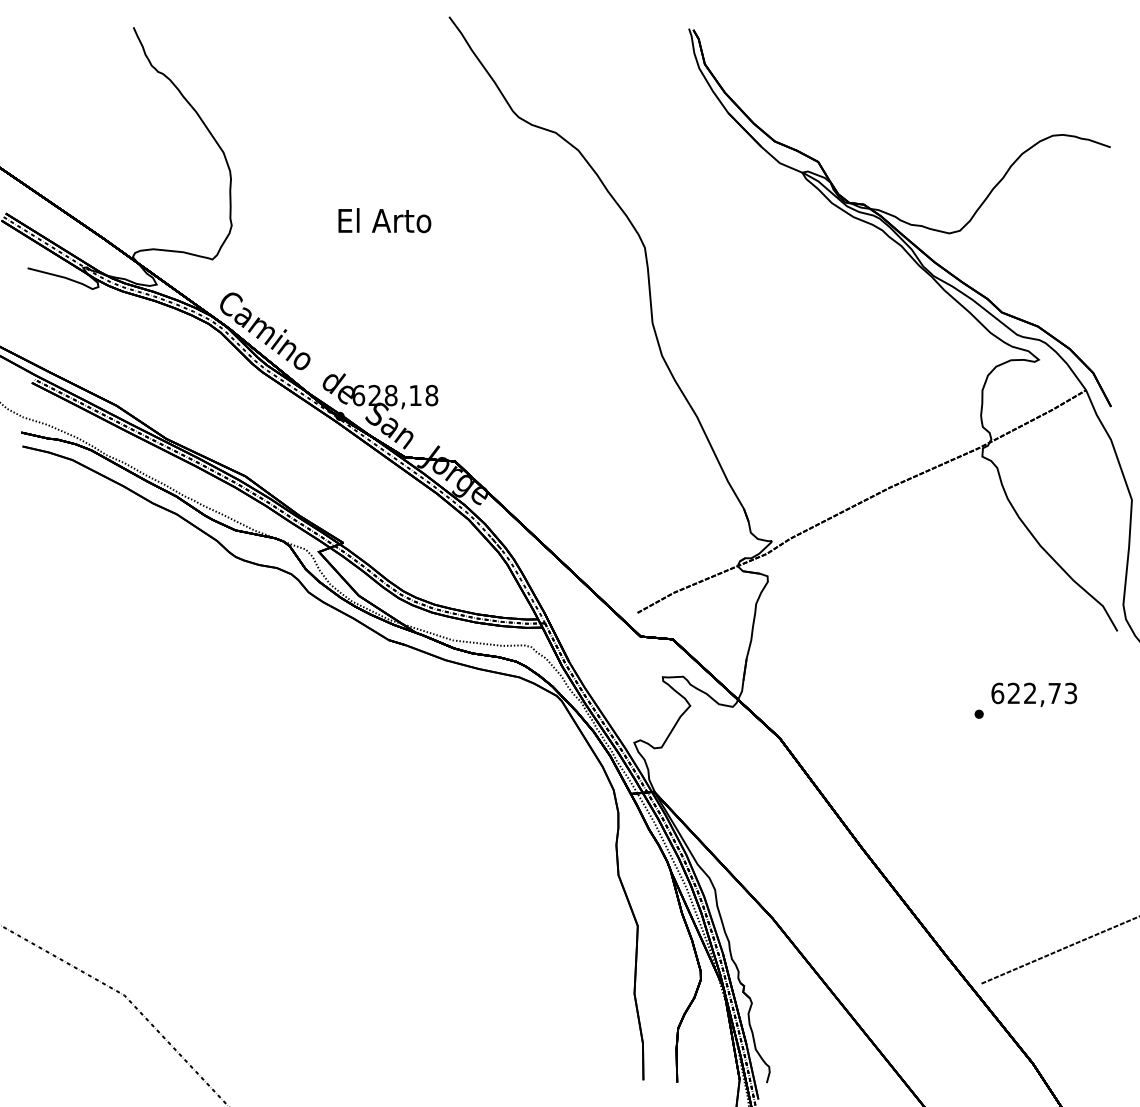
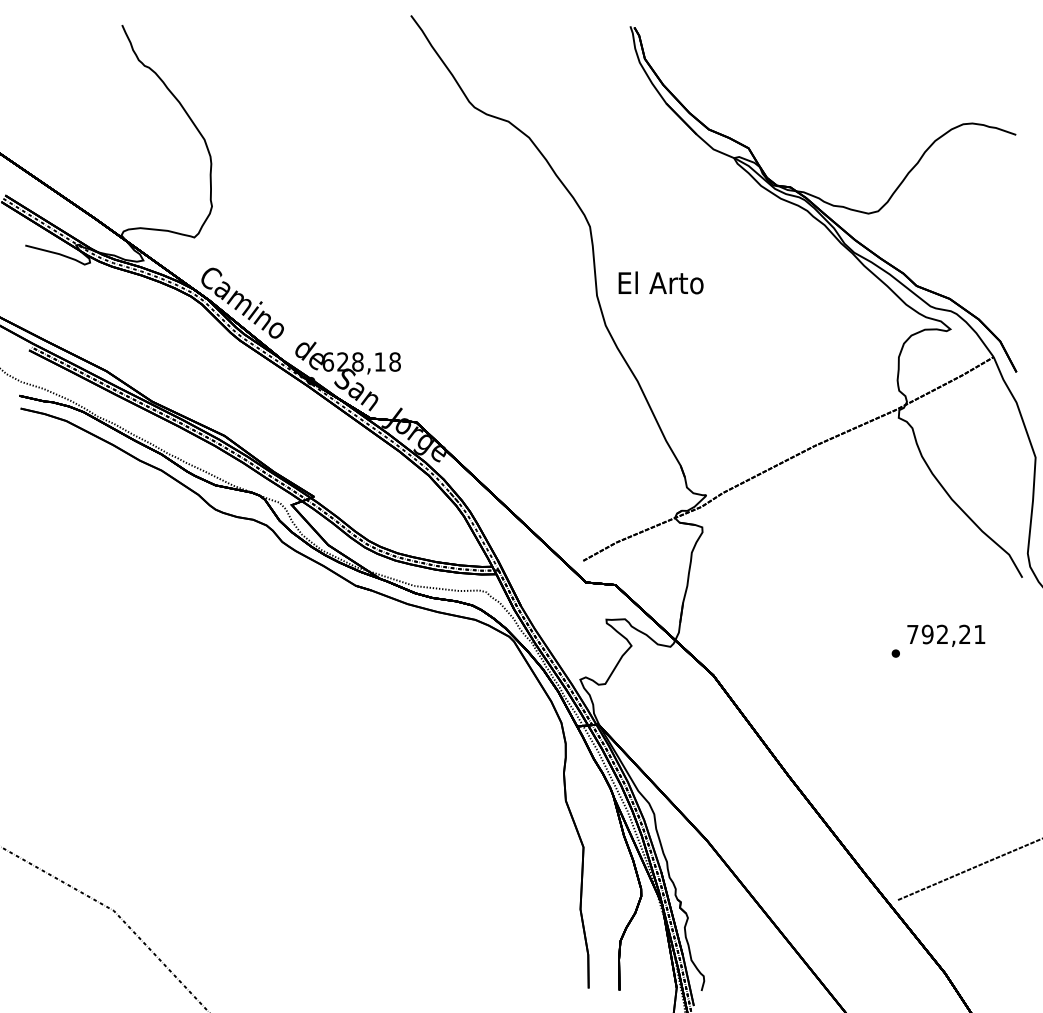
text: (384, 220) -> (660, 282), moved
text: (1034, 693) -> (946, 634), 622,73 -> 792,21

